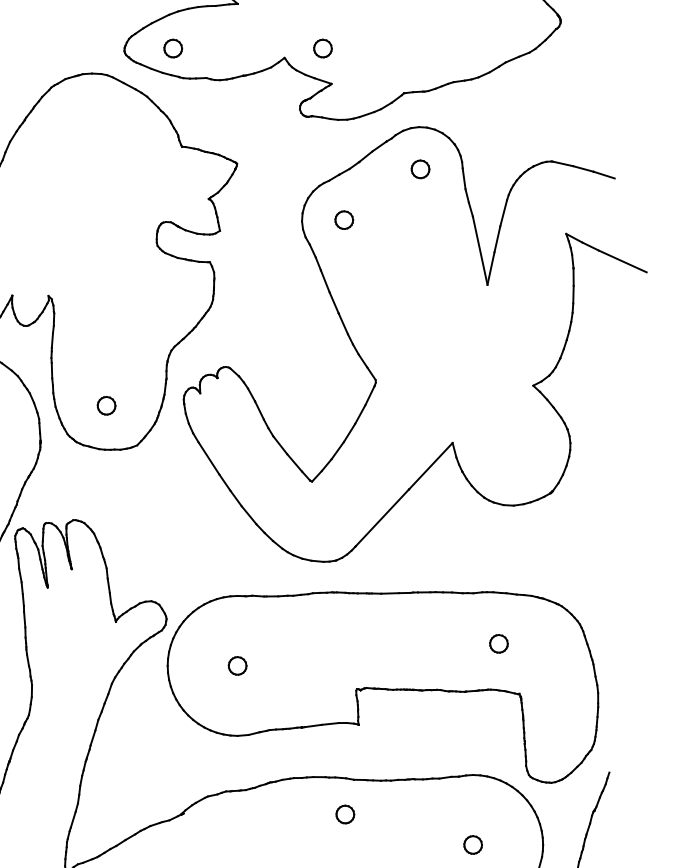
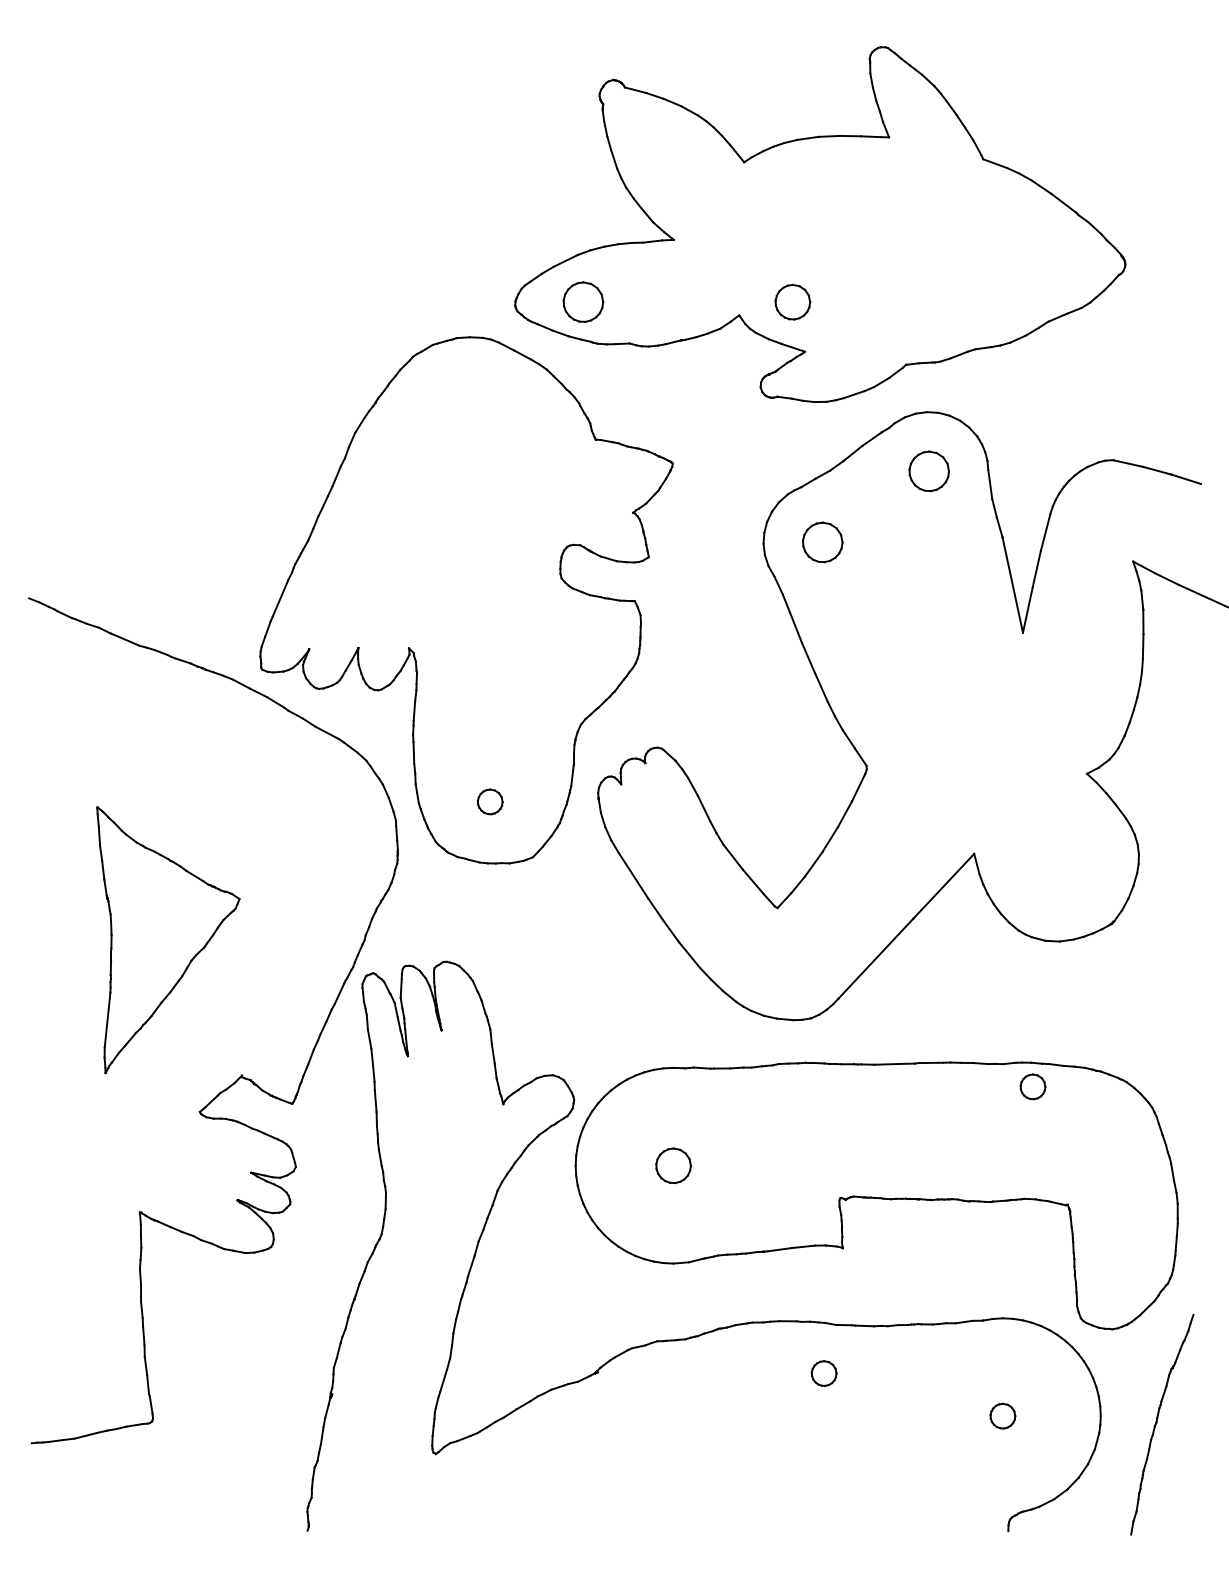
part: (173, 48) -> (583, 302), size x1.6
part: (322, 48) -> (792, 302), size x1.4
part: (420, 168) -> (929, 470), size x1.6
part: (344, 219) -> (822, 541), size x1.6
part: (498, 643) -> (1032, 1086), moved
part: (237, 665) -> (673, 1165), size x1.4

